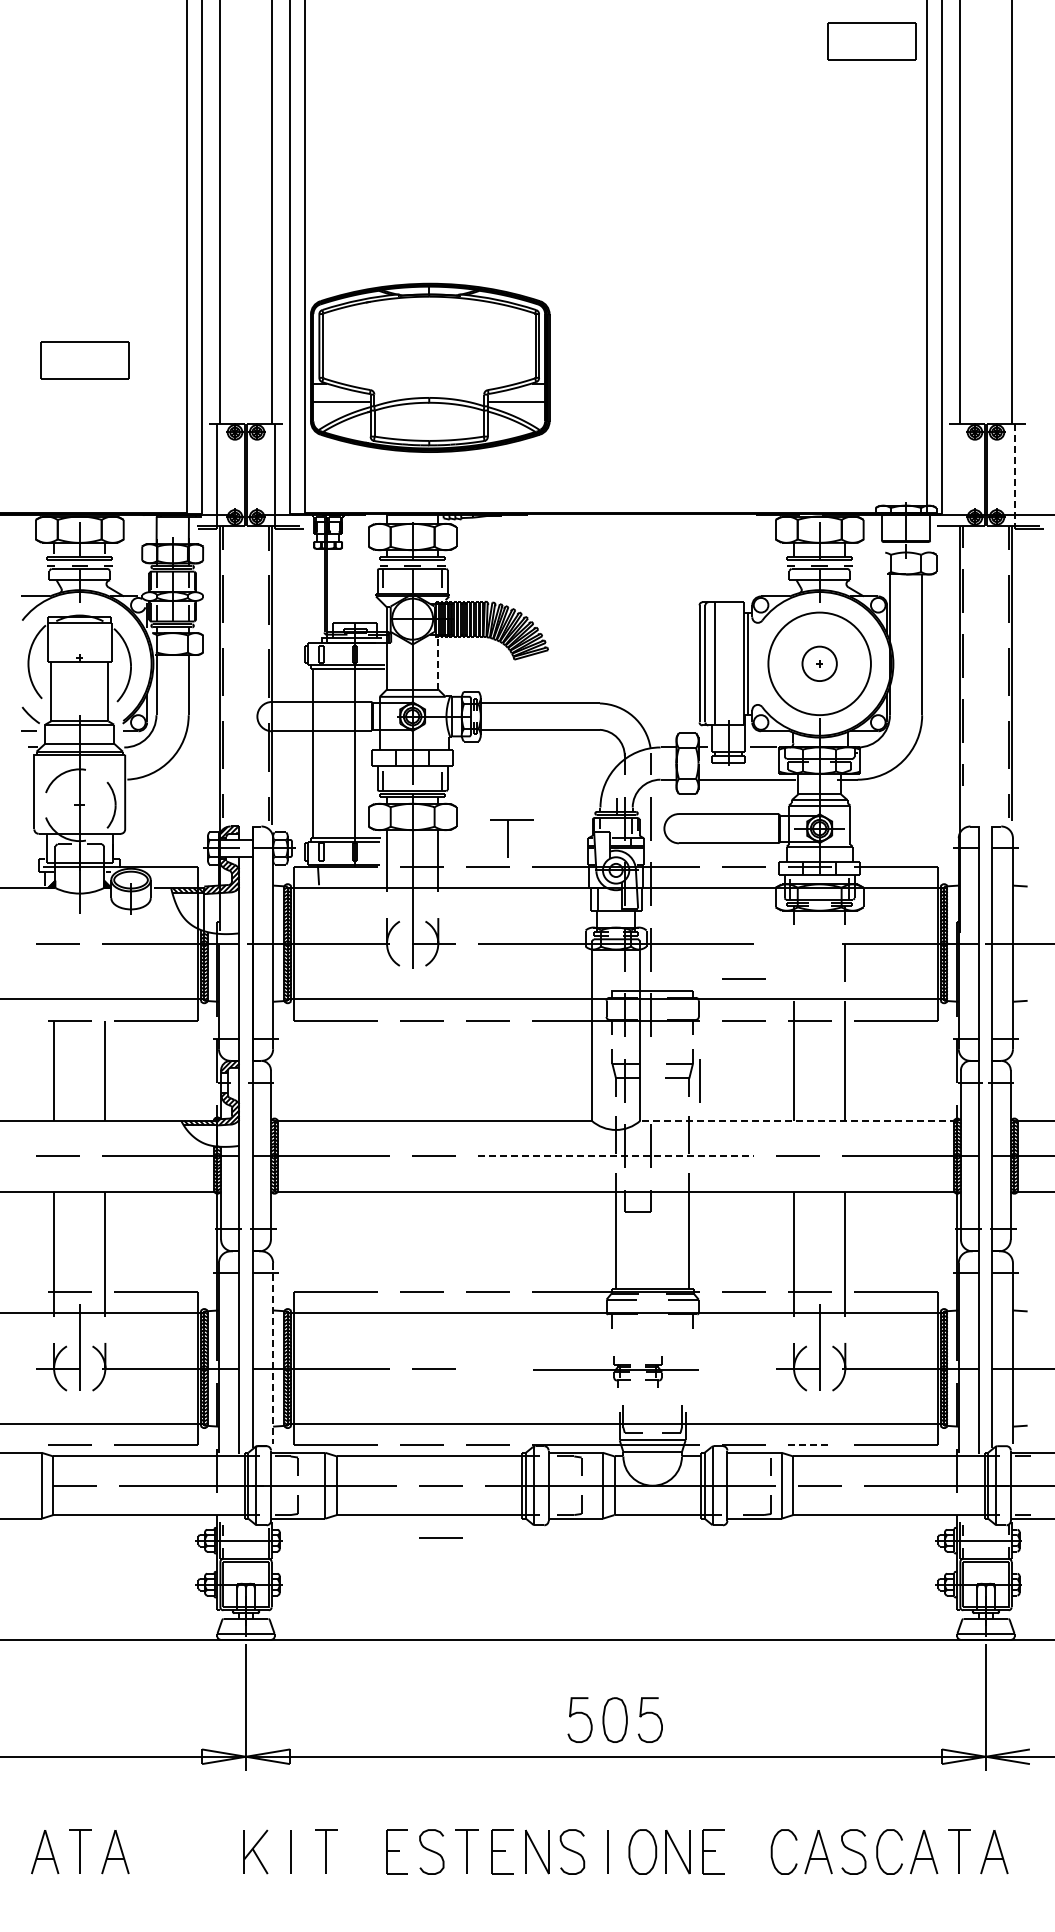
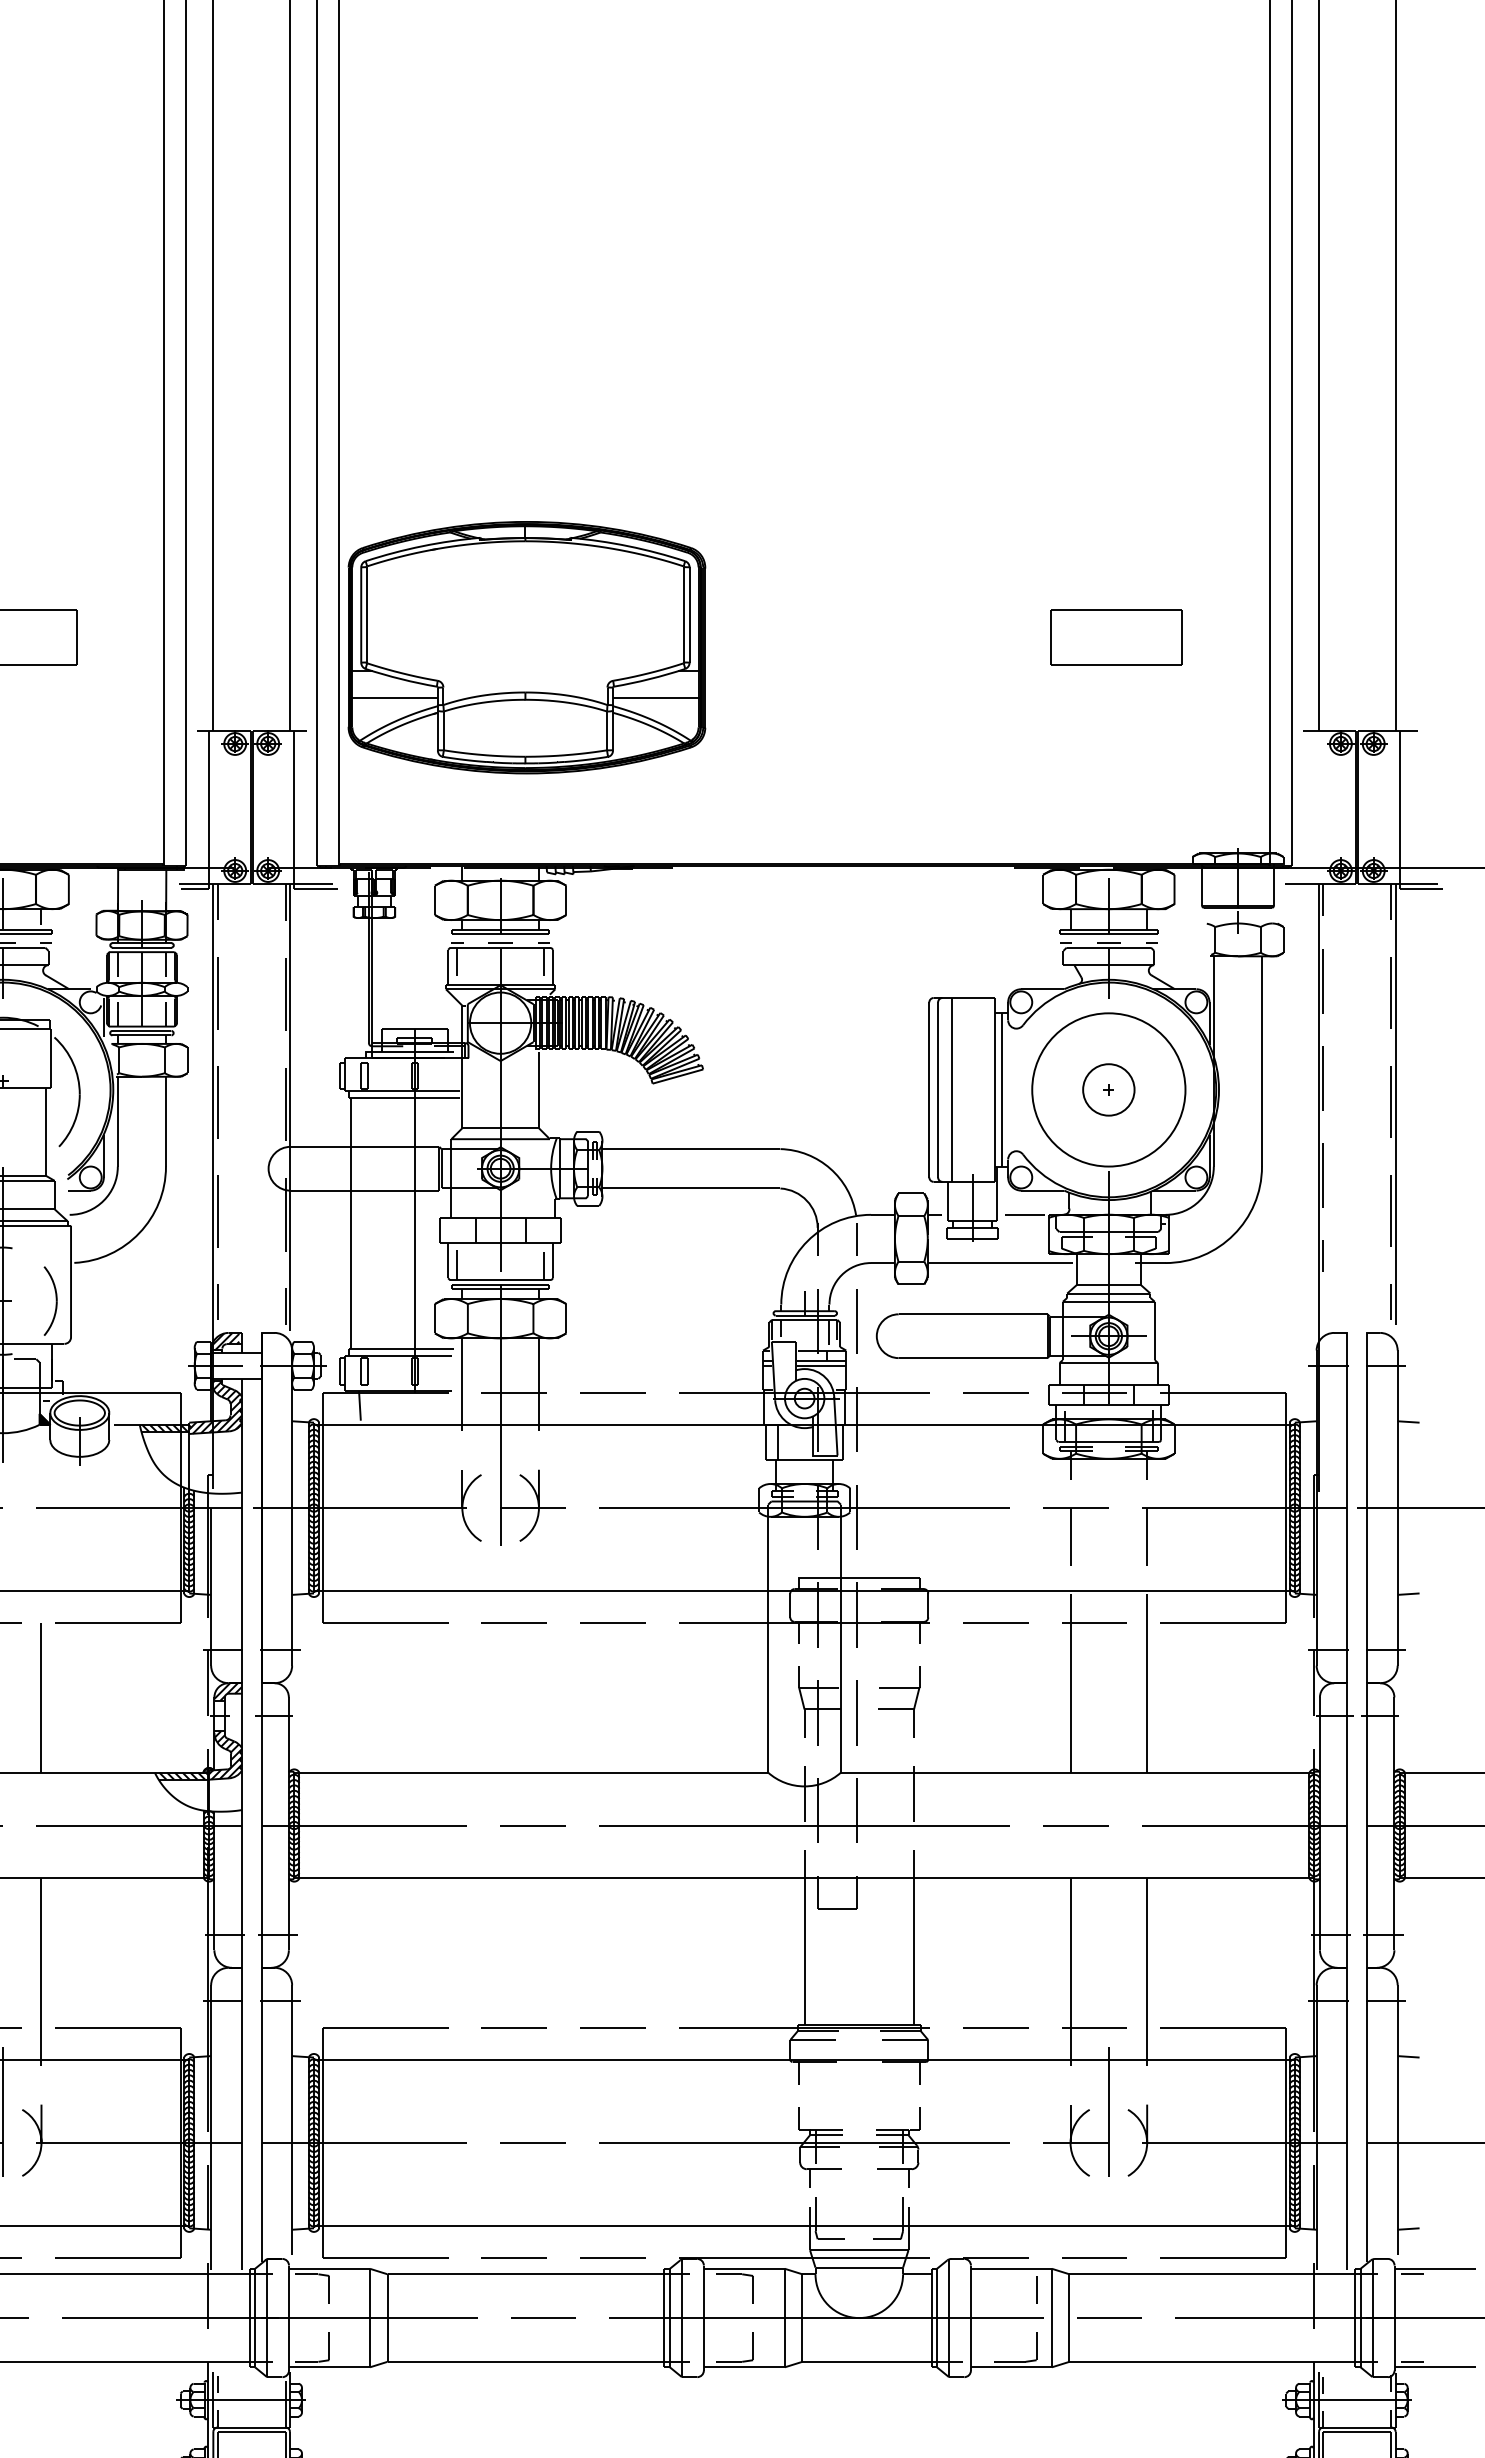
part: (871, 41) -> (1116, 636), moved
line: (1014, 476) -> (1399, 809), dashed -> solid
line: (438, 663) -> (539, 1089), dashed -> solid
part: (511, 838) -> (1075, 1536), moved
line: (743, 978) -> (995, 1560), removed
line: (699, 1080) -> (856, 1712), moved
line: (798, 1120) -> (1077, 1772), dashed -> solid
line: (615, 1156) -> (803, 1826), dashed -> solid
line: (273, 1353) -> (292, 2120), dashed -> solid
part: (615, 1371) -> (803, 2147), size x1.67
line: (810, 1445) -> (1095, 2257), dashed -> solid
line: (440, 1537) -> (542, 2395), removed

